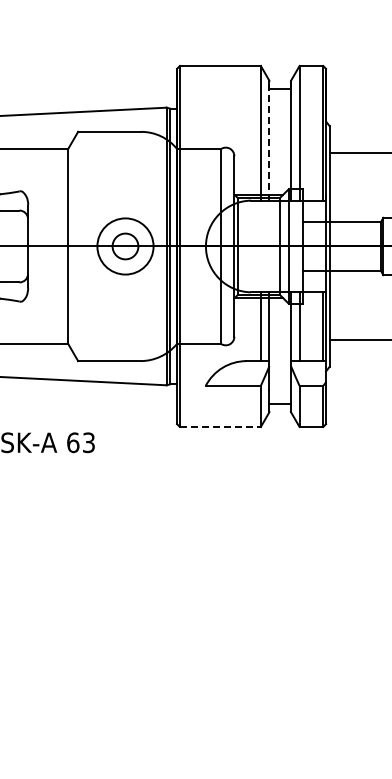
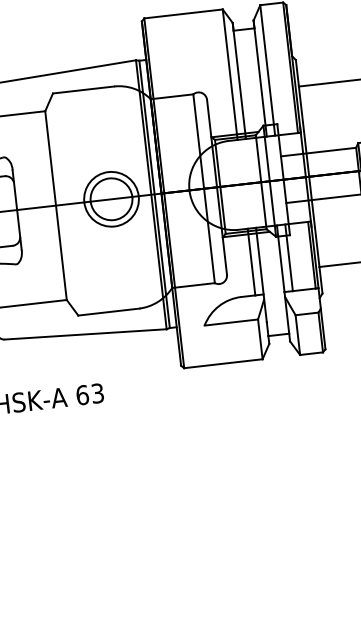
line: (269, 140) -> (239, 80), dashed -> solid
circle: (125, 246) -> (111, 199), size x1.67
line: (220, 427) -> (223, 364), dashed -> solid

